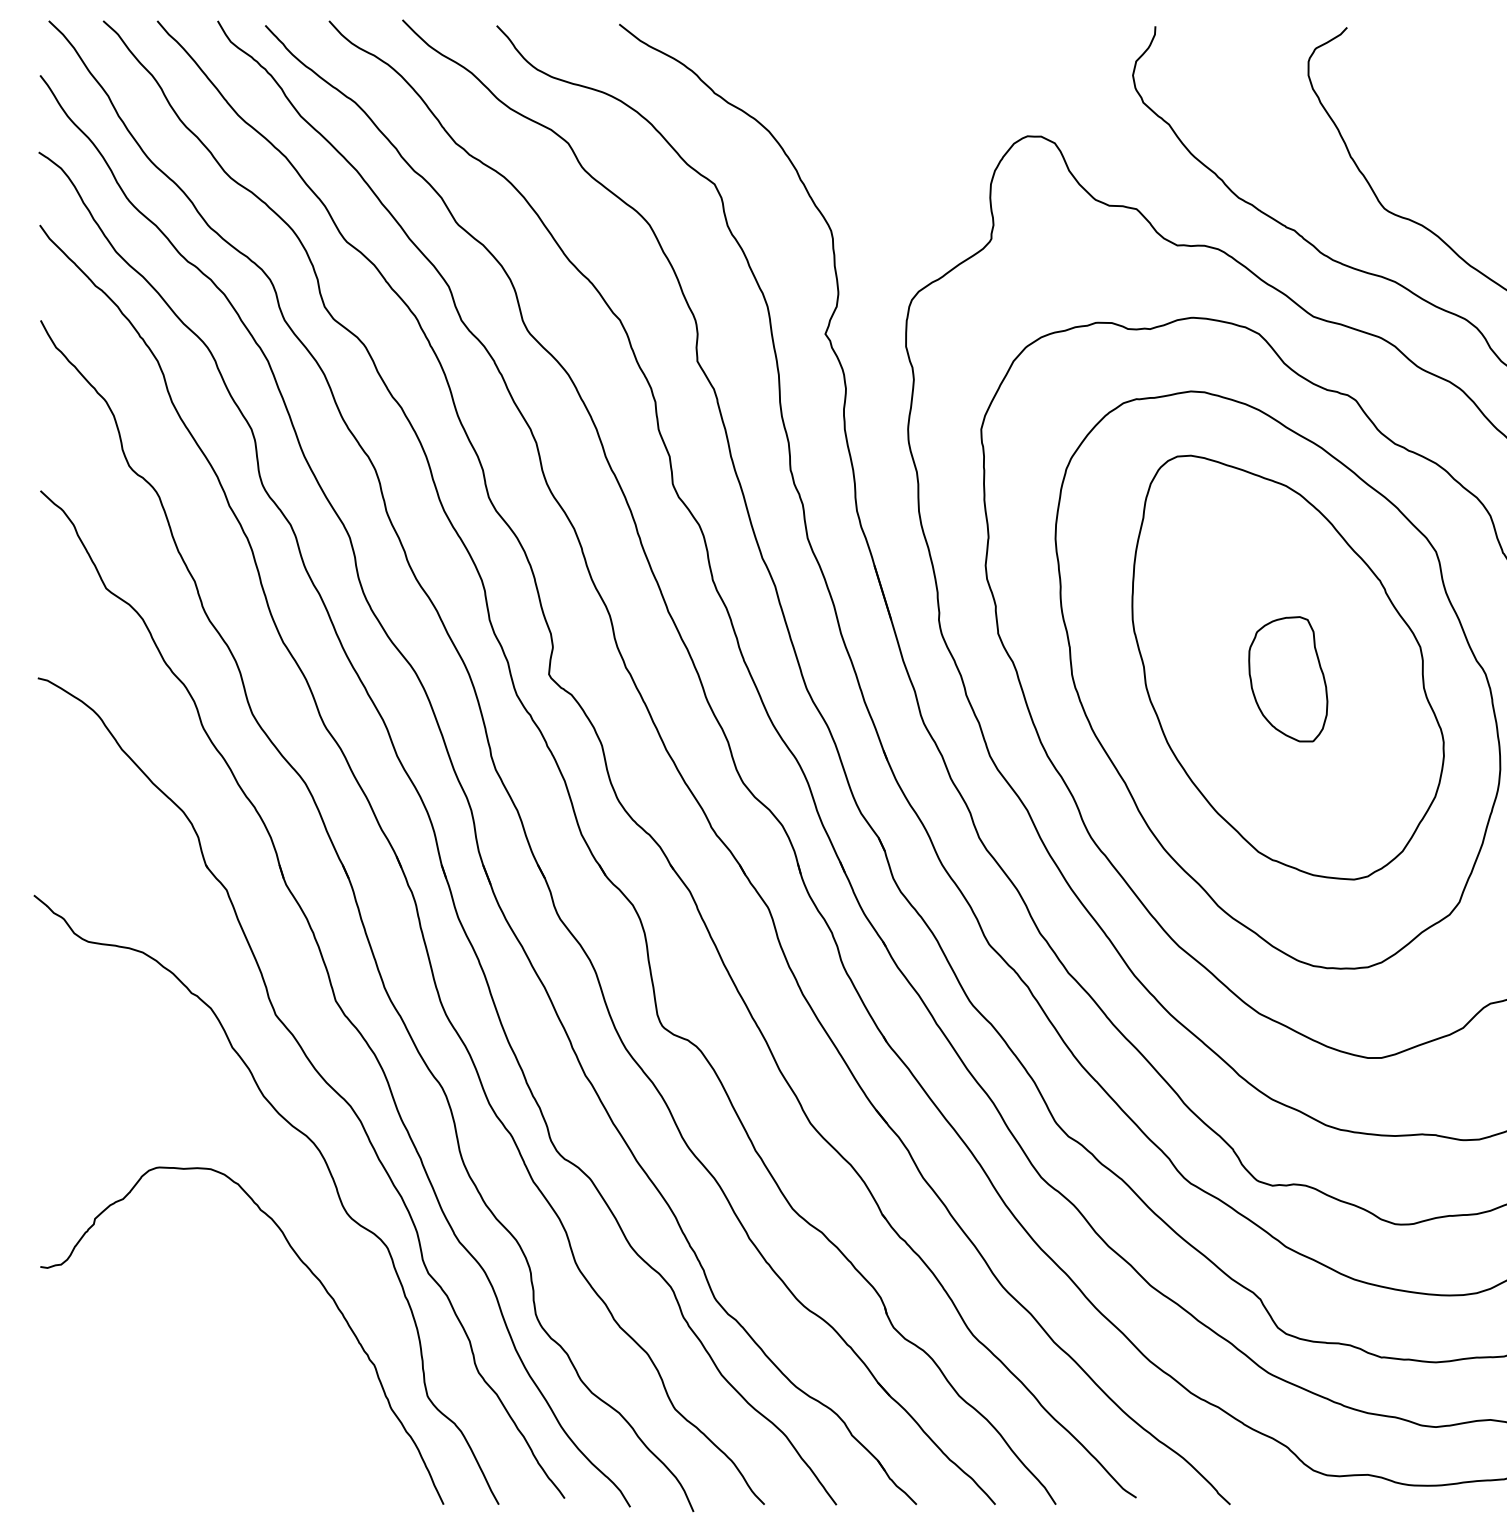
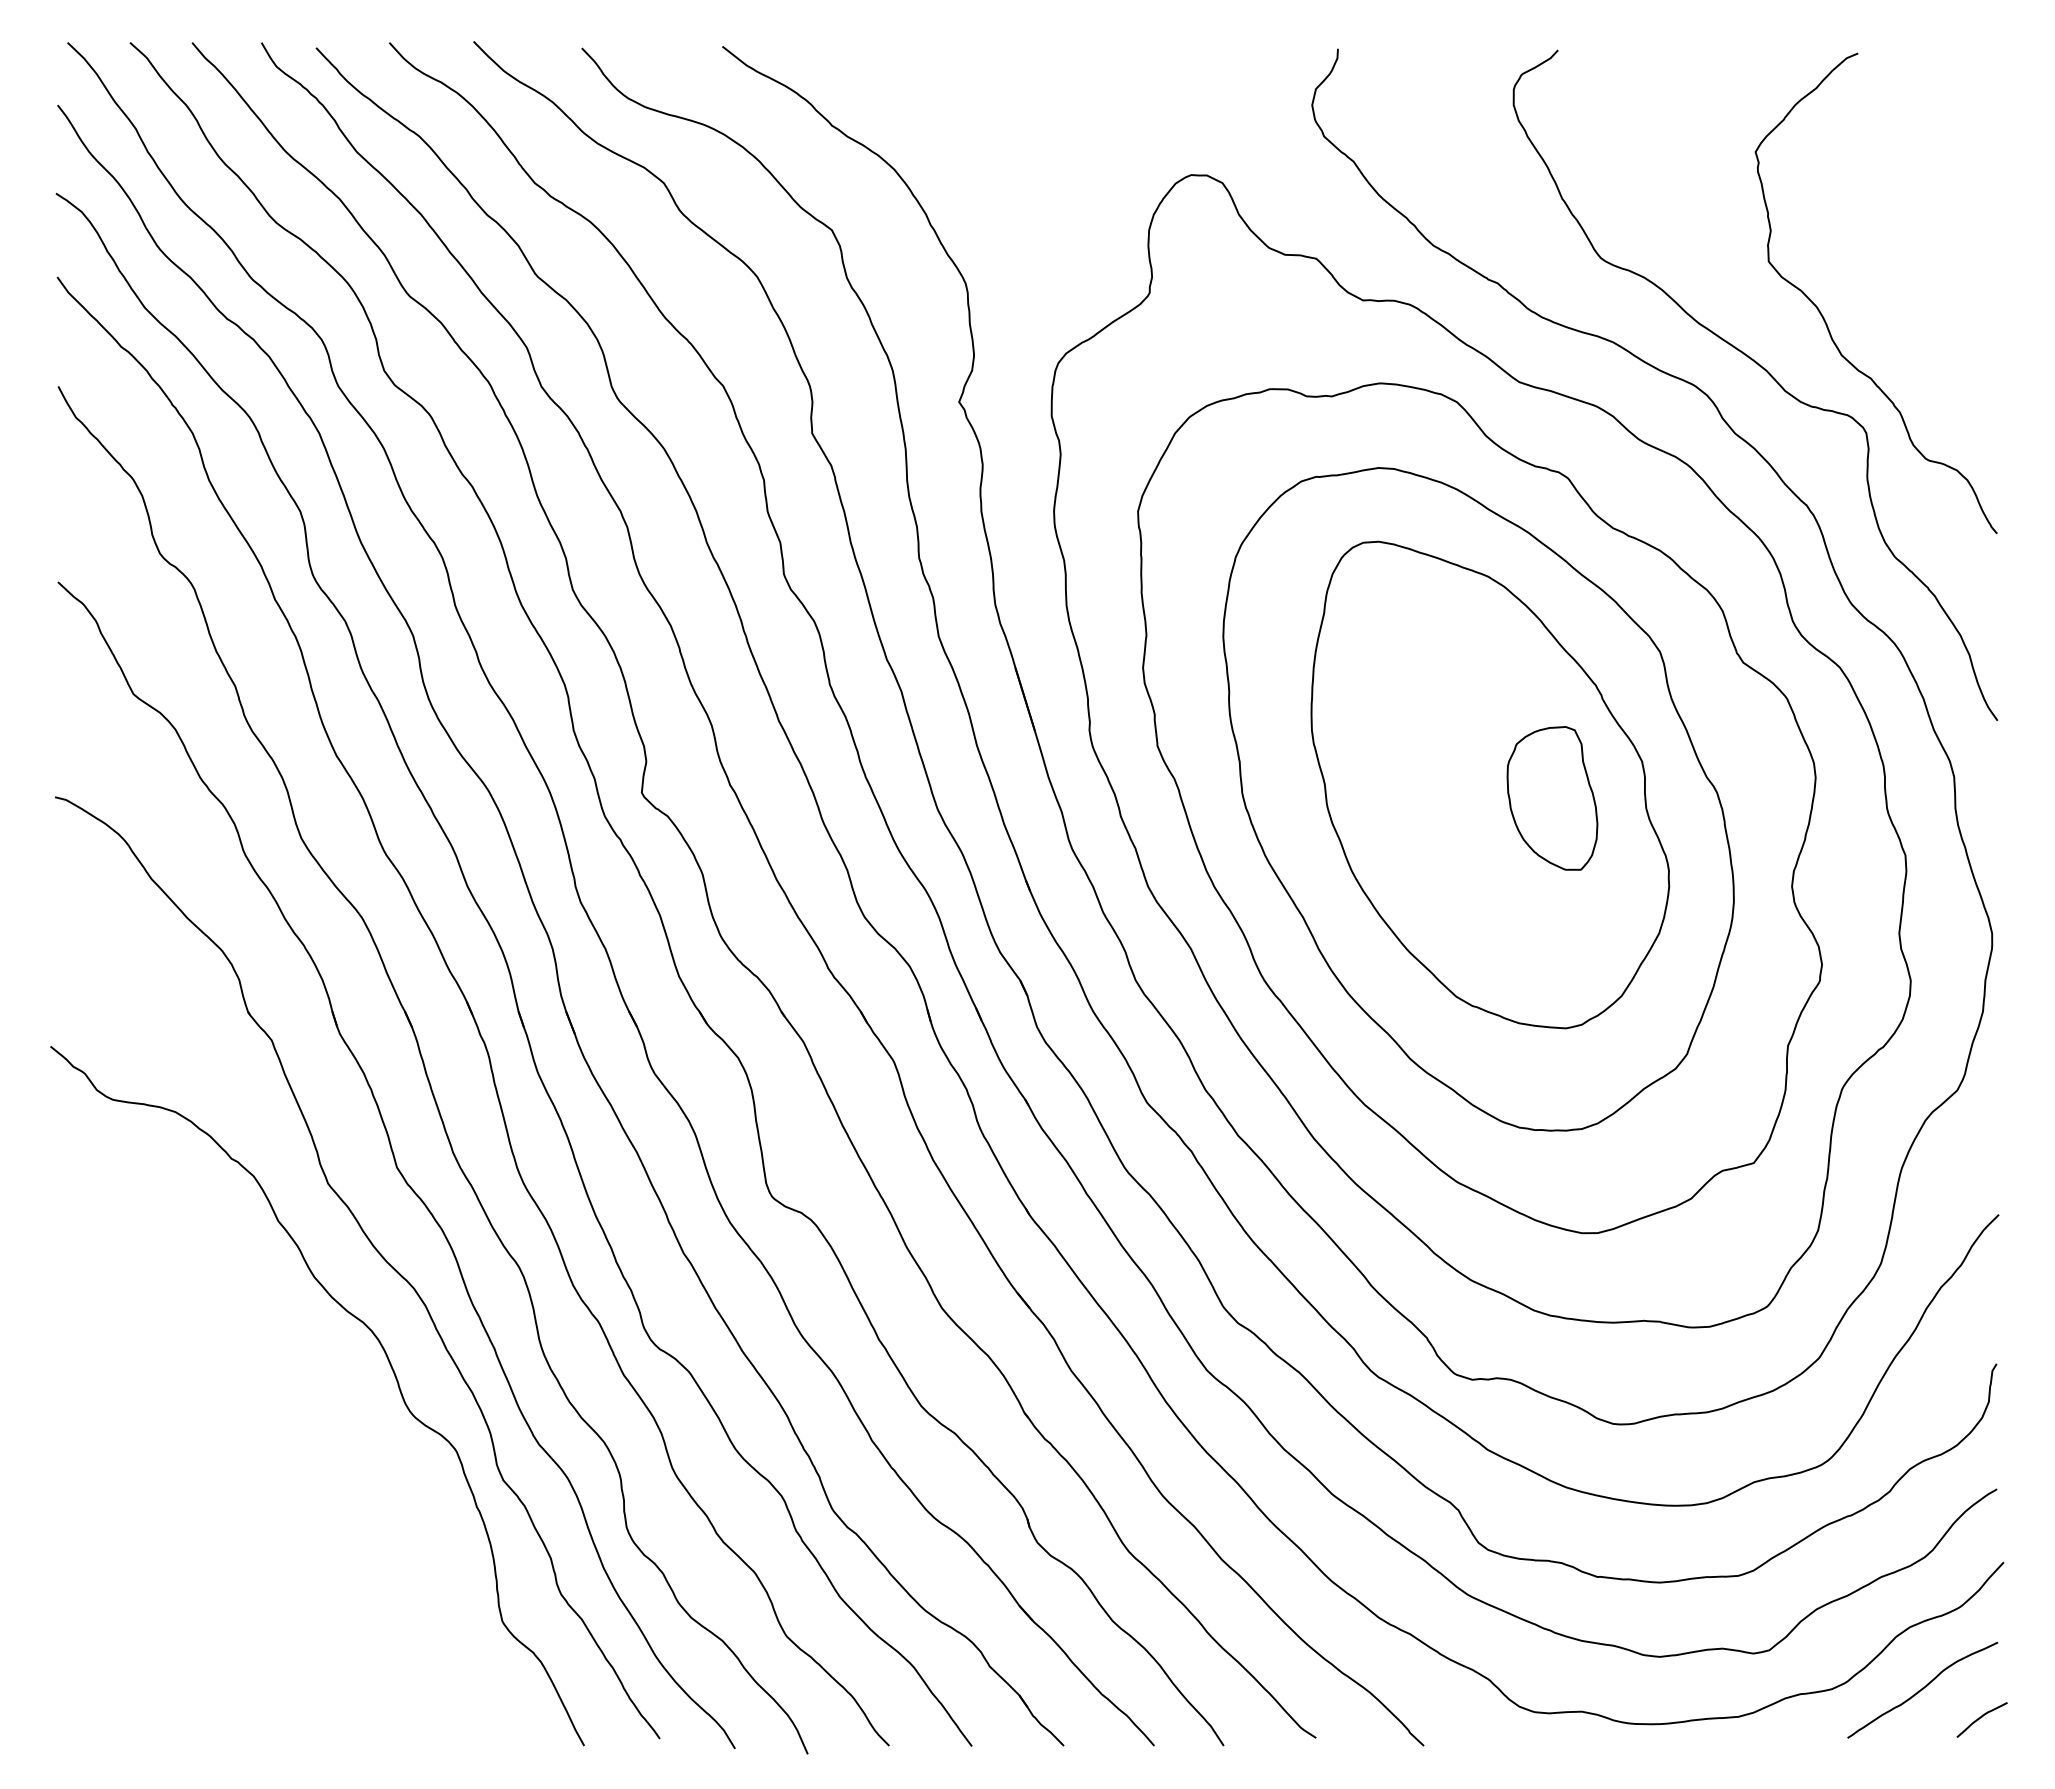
part: (1288, 679) -> (1552, 798), moved
curve: (310, 1271) -> (367, 1478), removed

